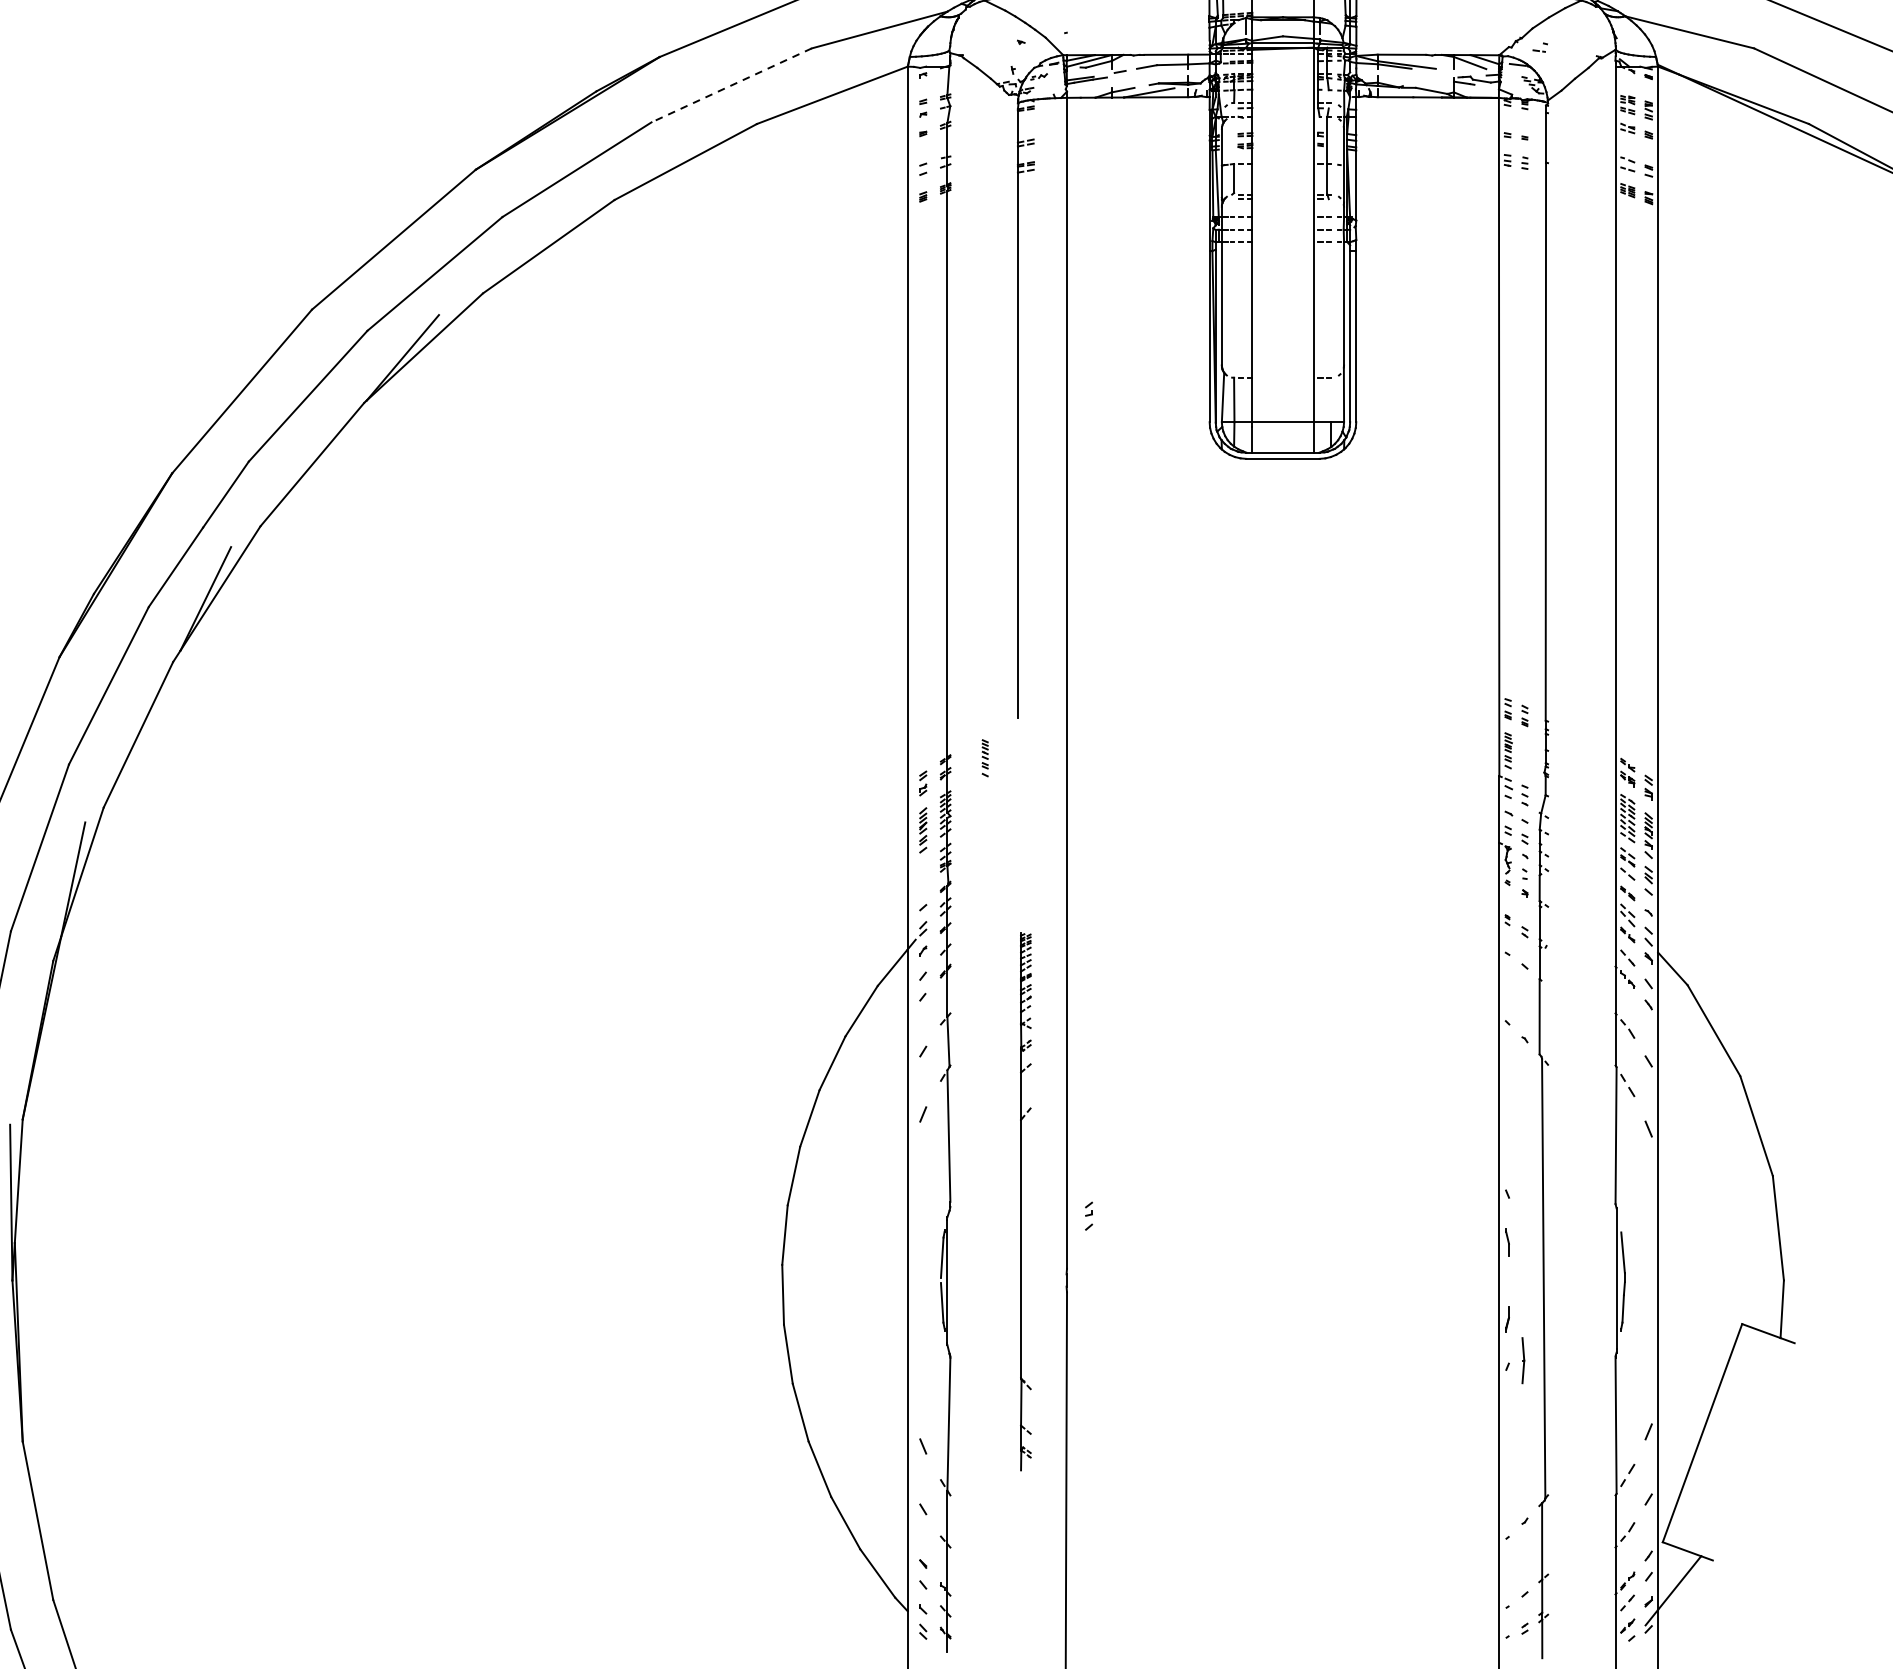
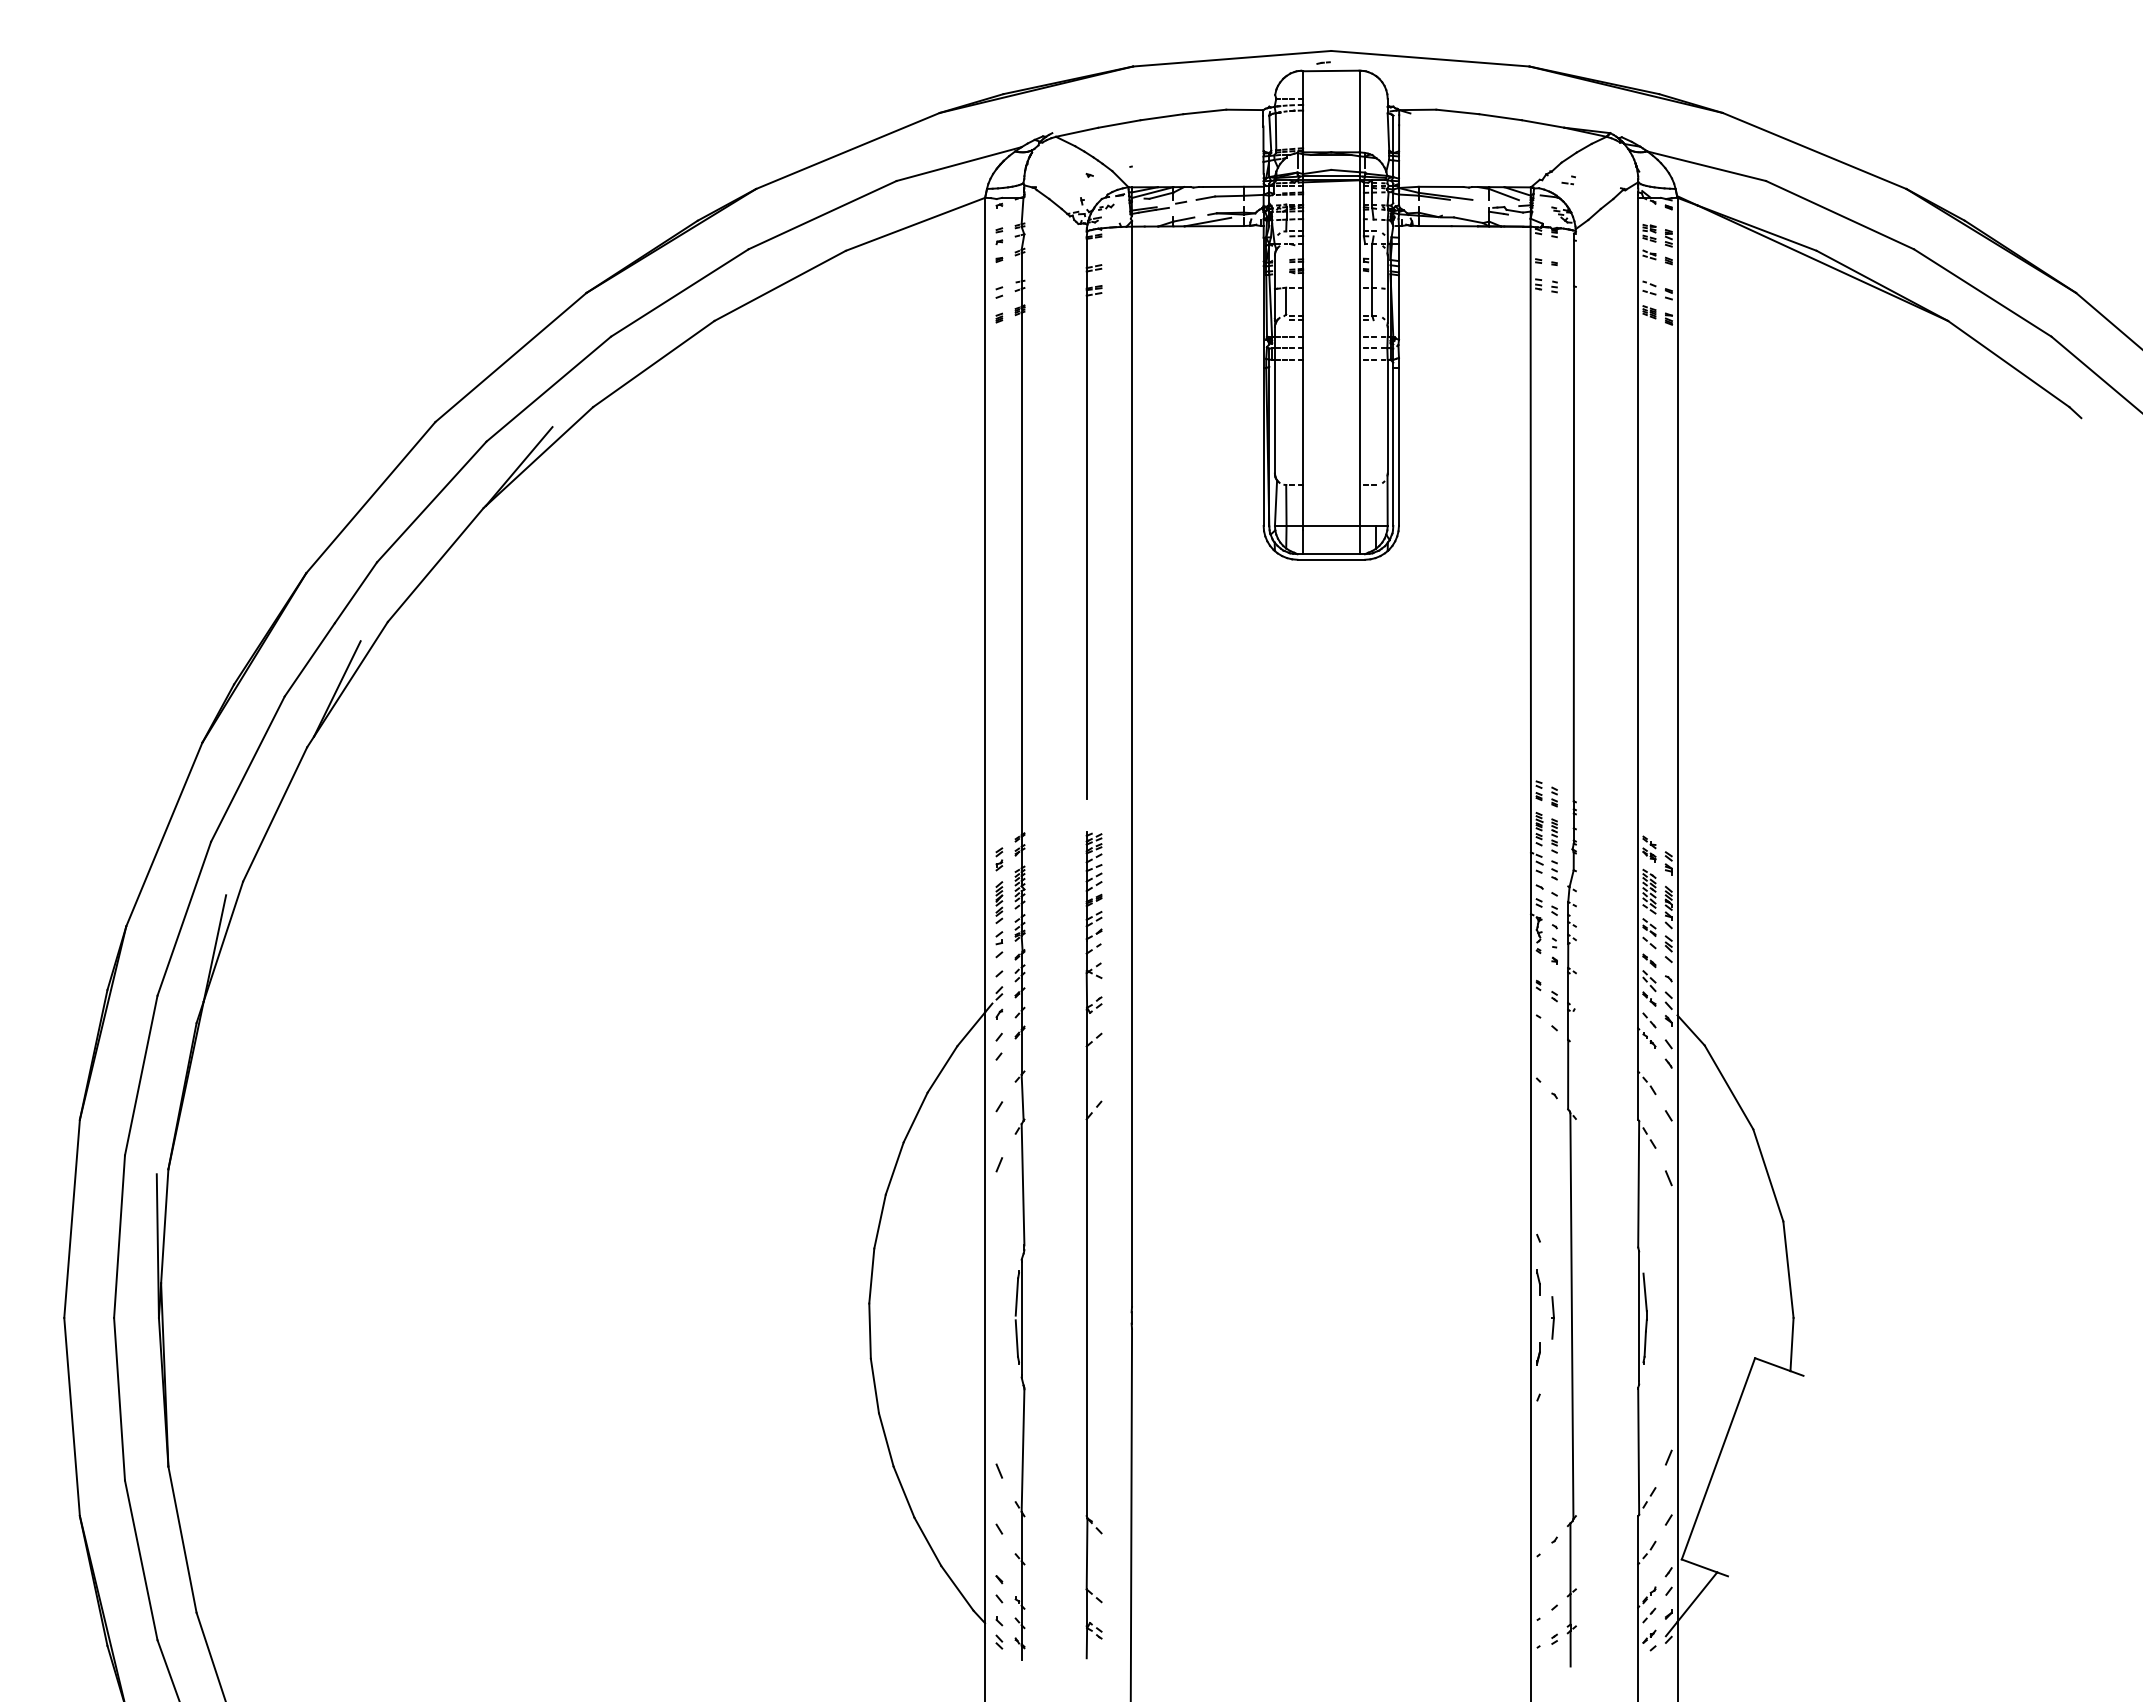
line: (731, 85) -> (822, 215), dashed -> solid
part: (985, 757) -> (1554, 835), moved
part: (1025, 1201) -> (1093, 1245), size x1.67
part: (1089, 1216) -> (999, 944), moved
line: (1522, 1360) -> (1552, 1317), moved

